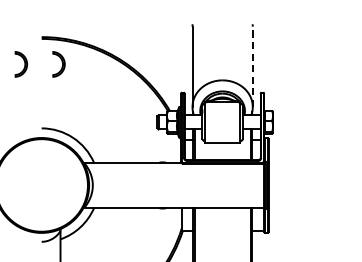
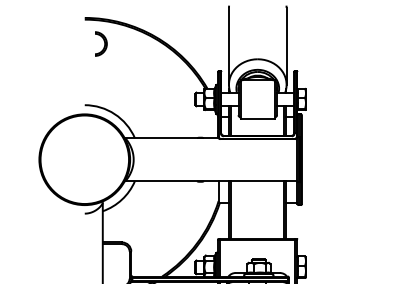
part: (21, 63) -> (65, 43), removed
line: (252, 65) -> (286, 45), dashed -> solid

